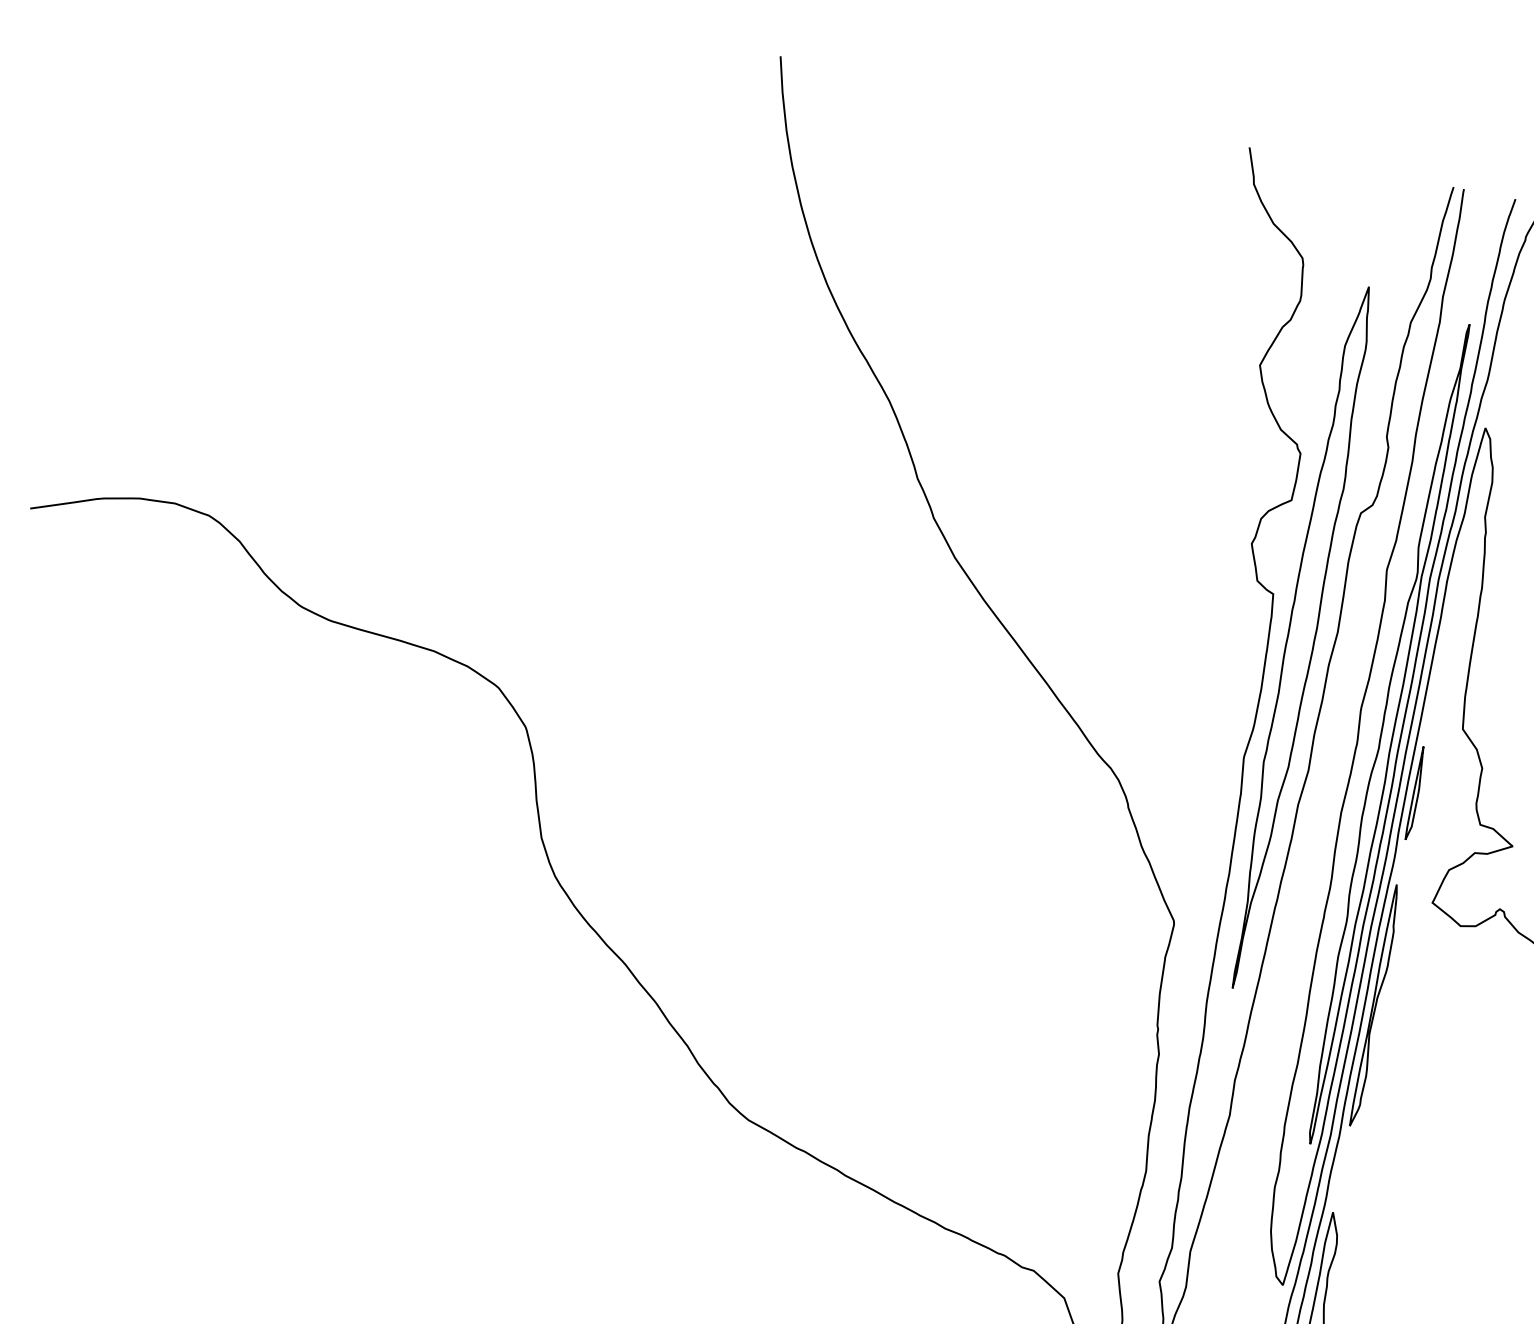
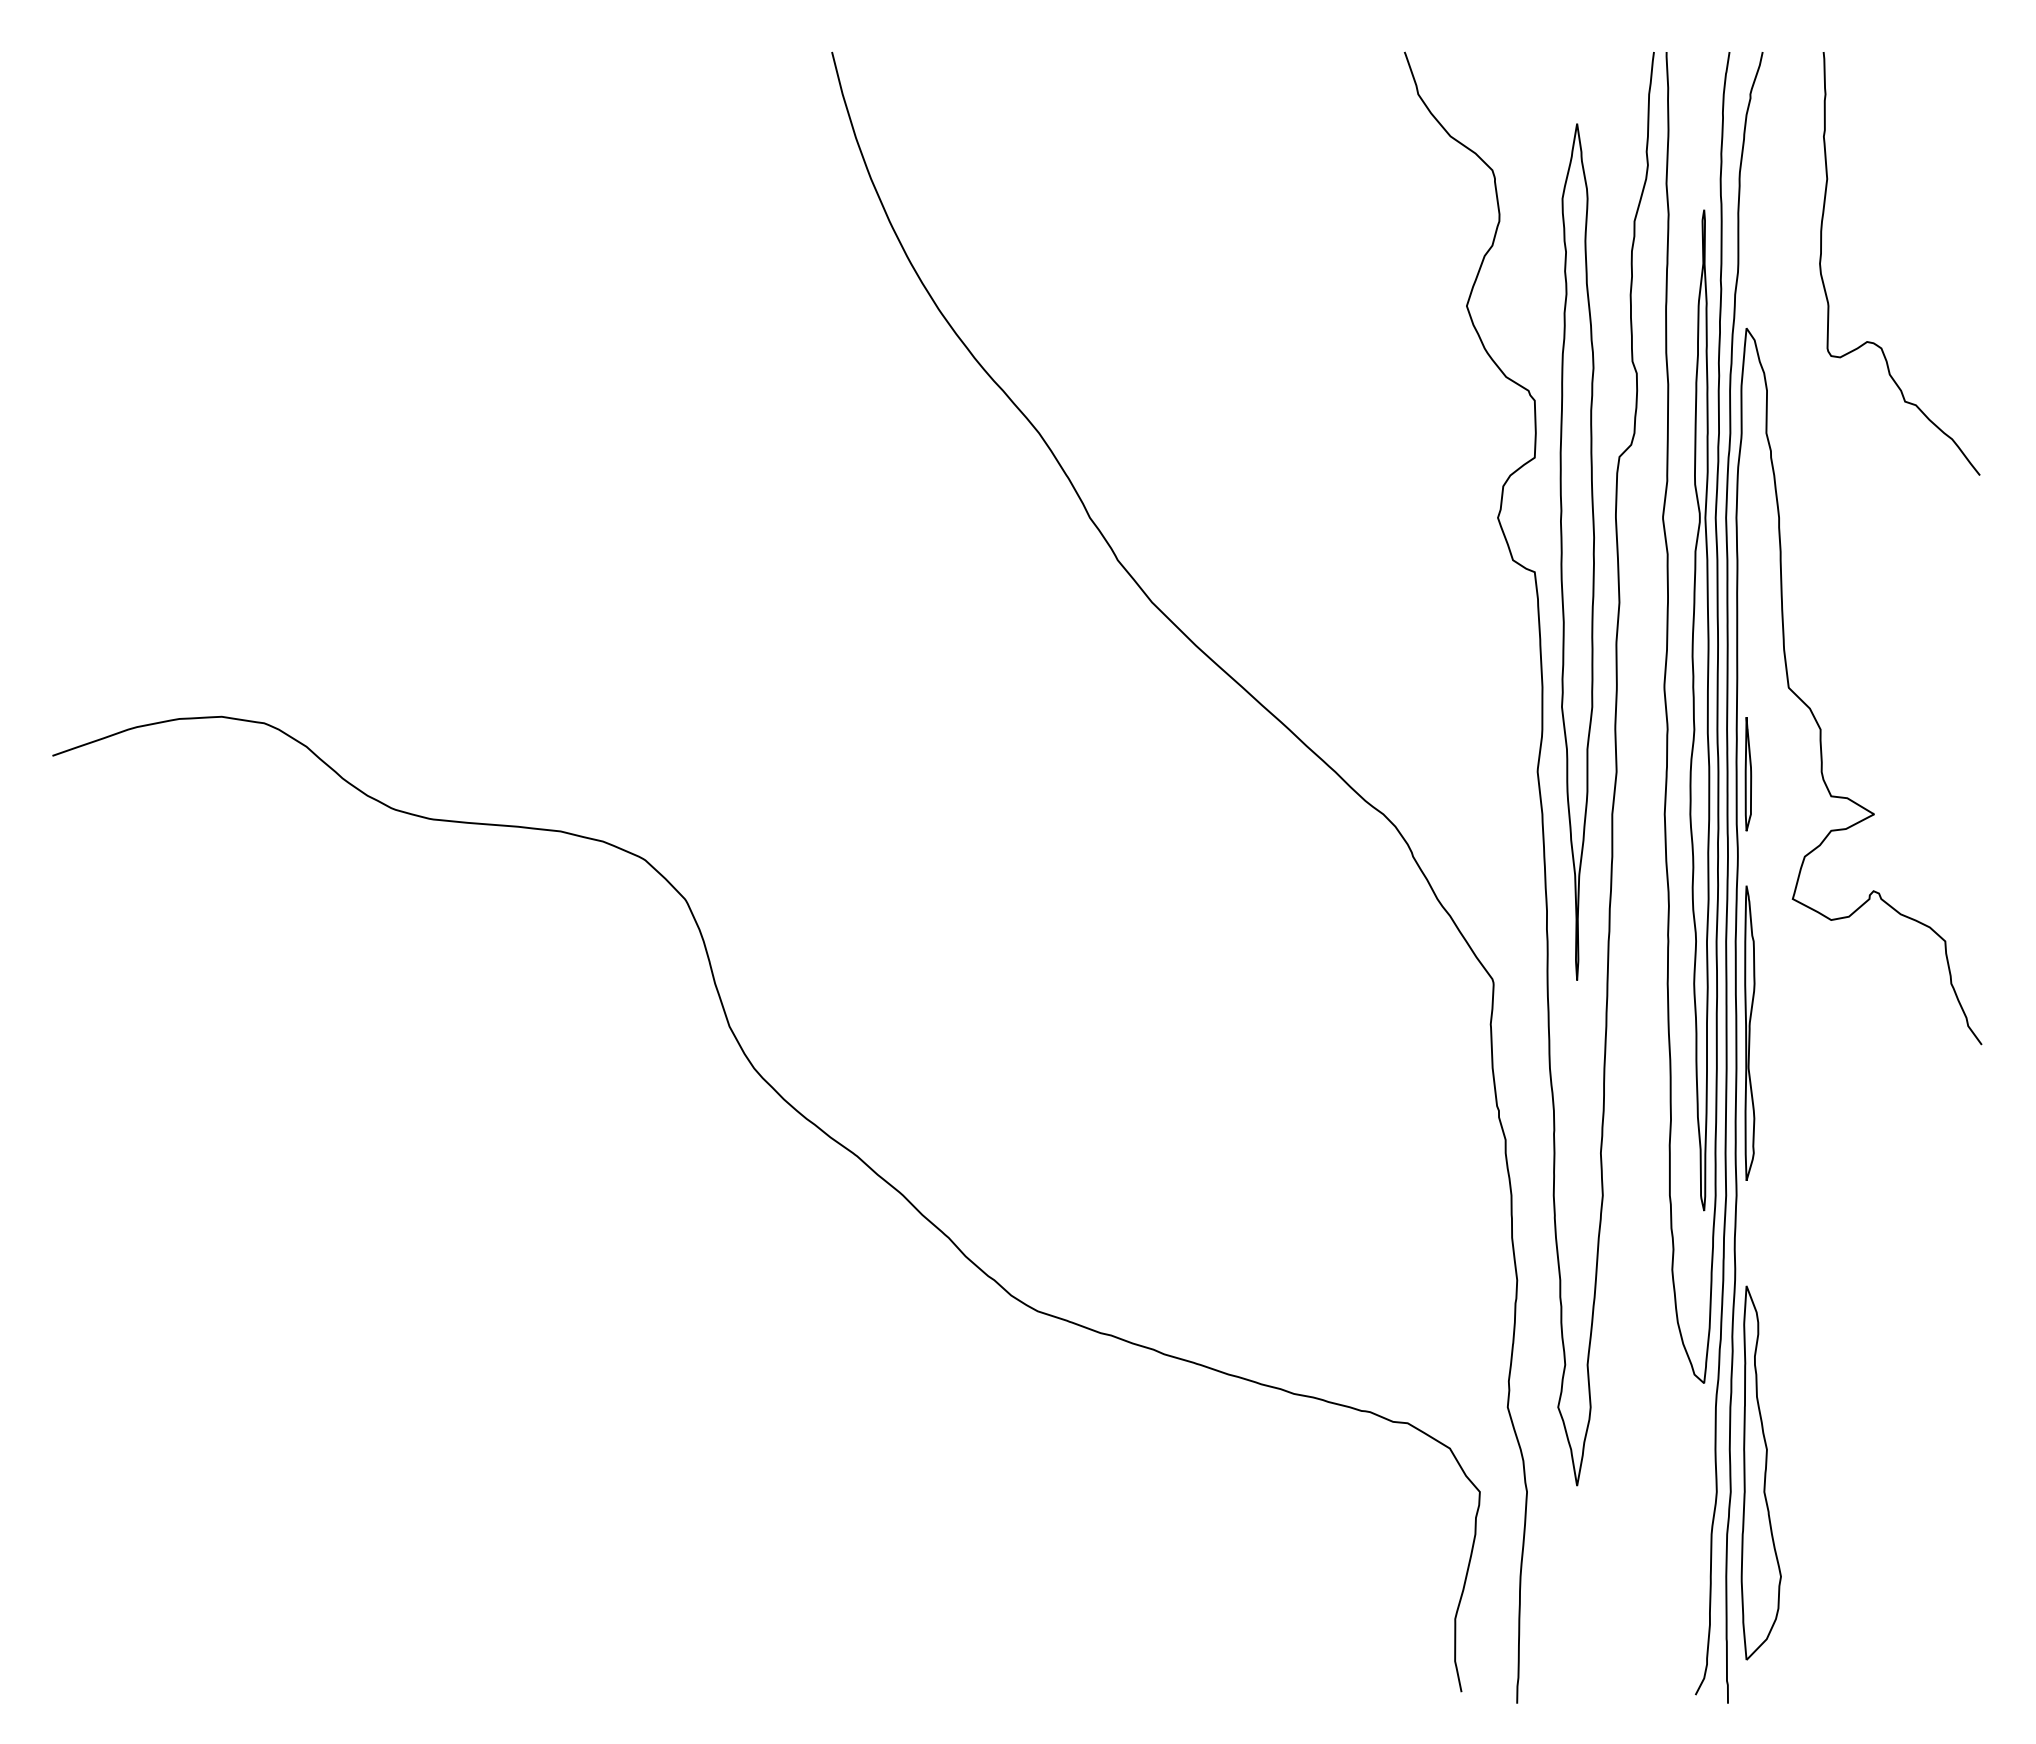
part: (1300, 637) -> (1576, 551), moved

